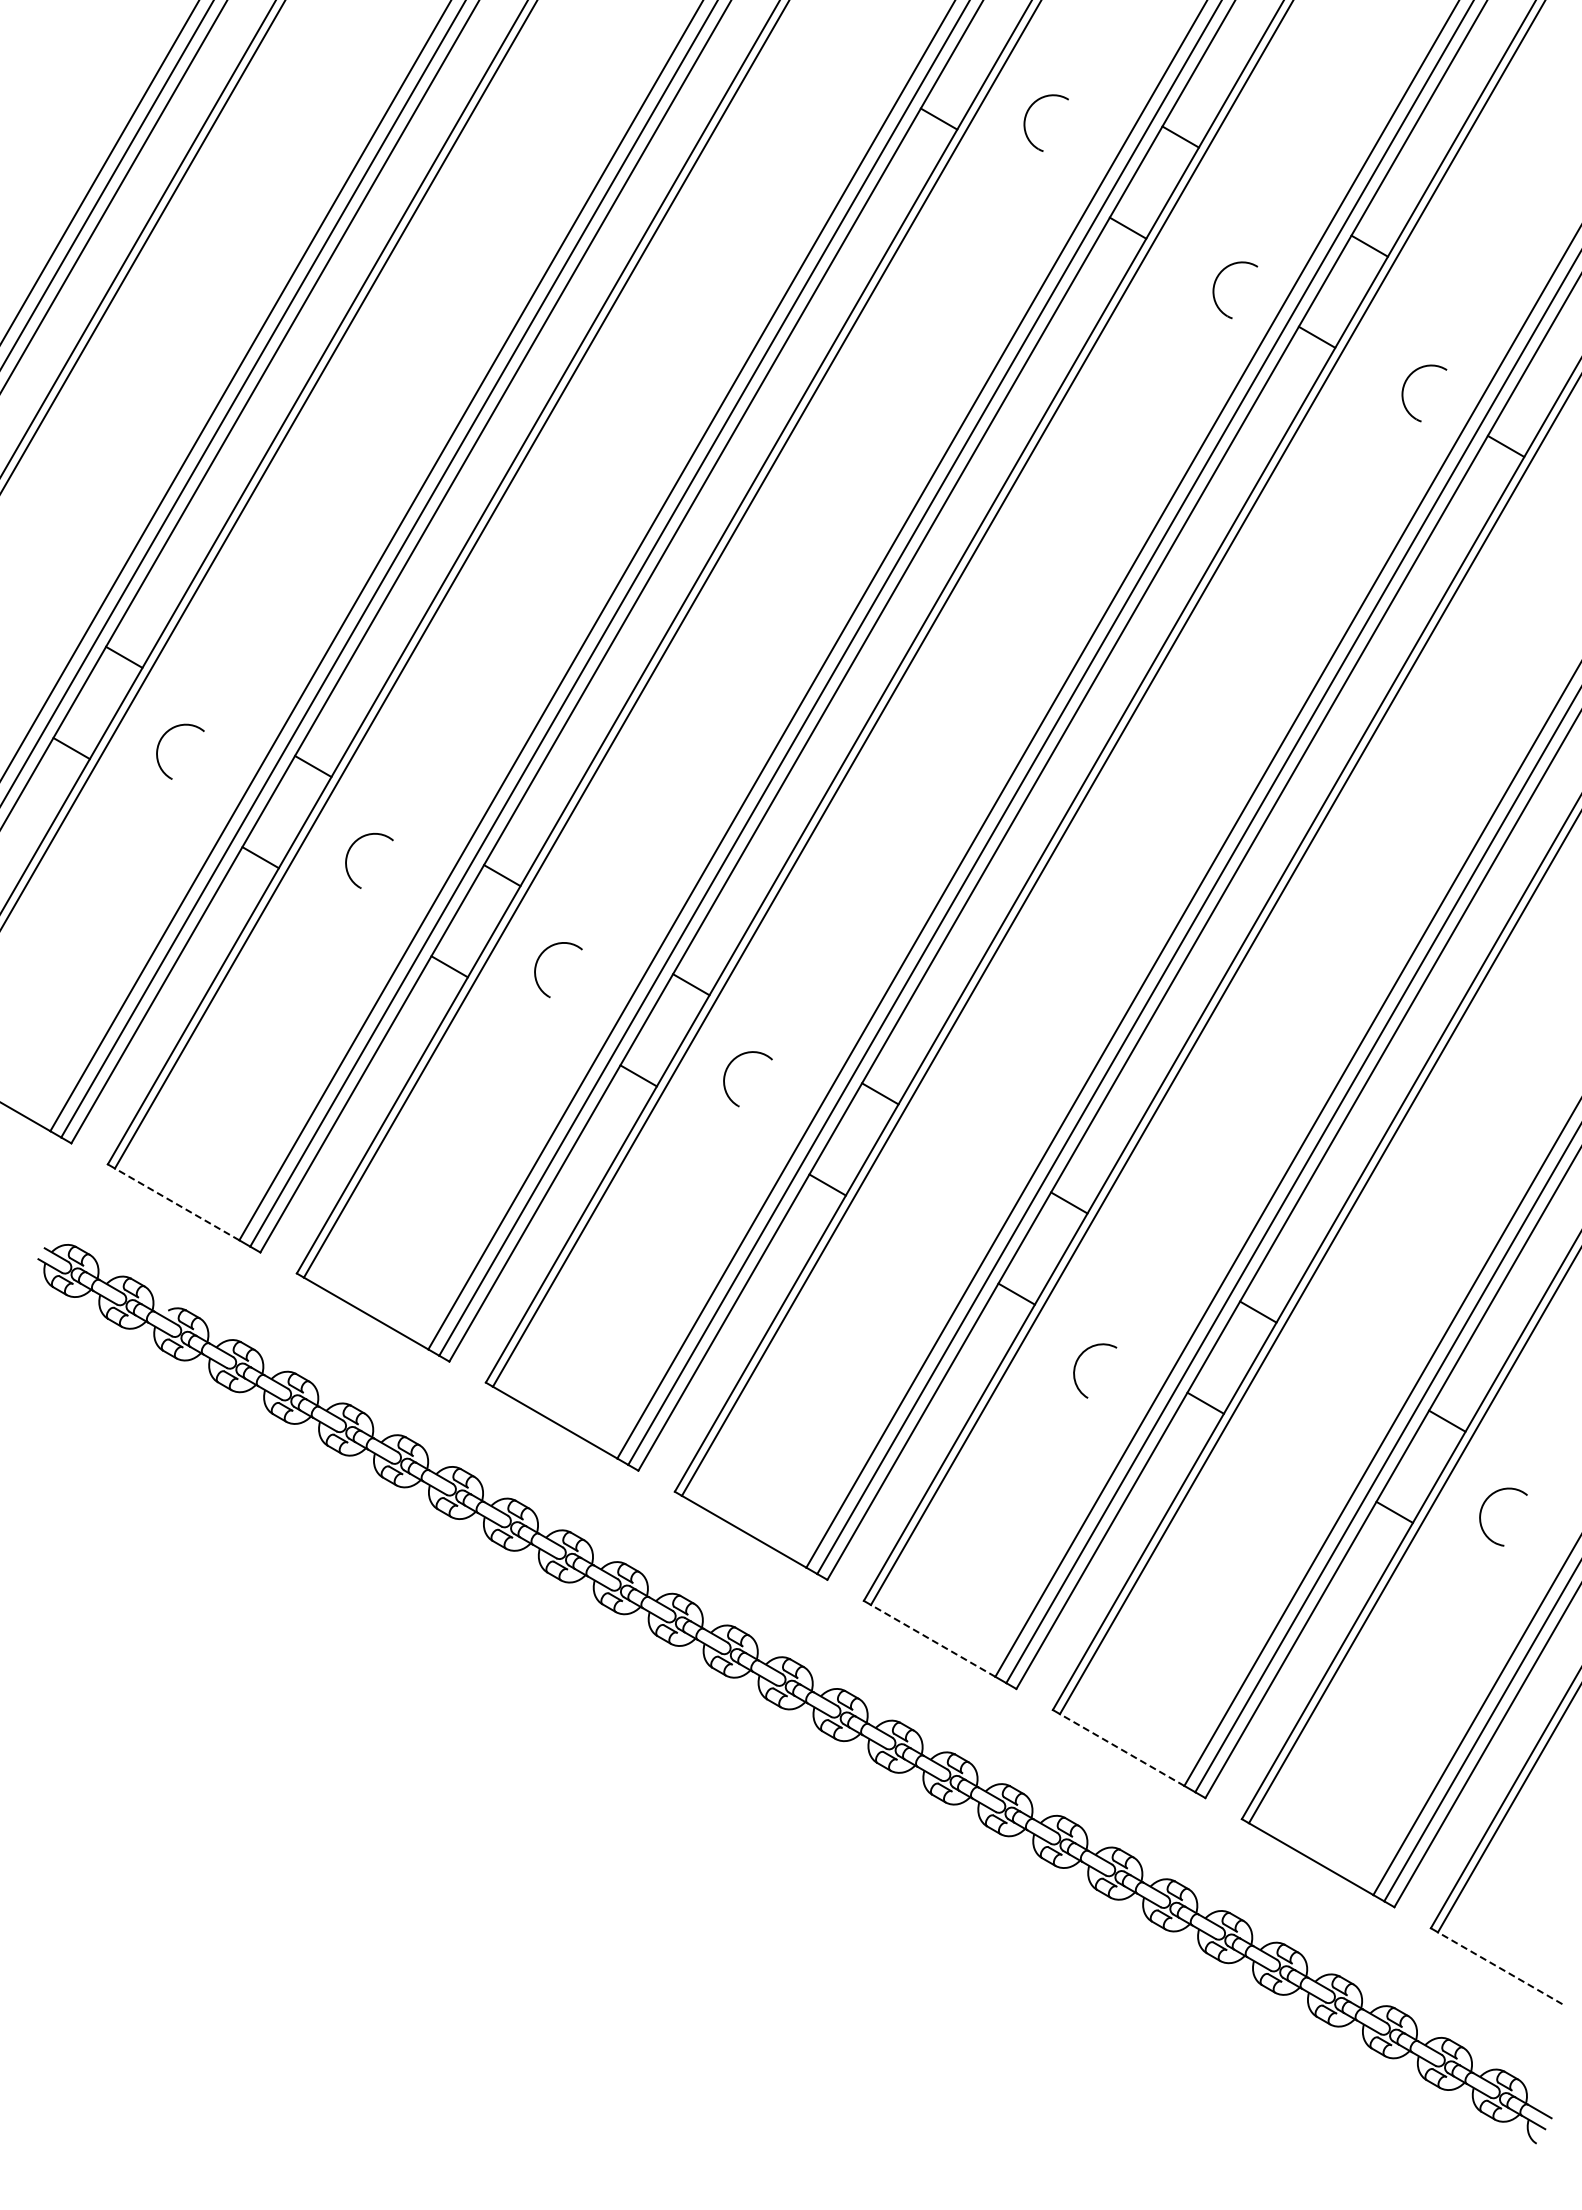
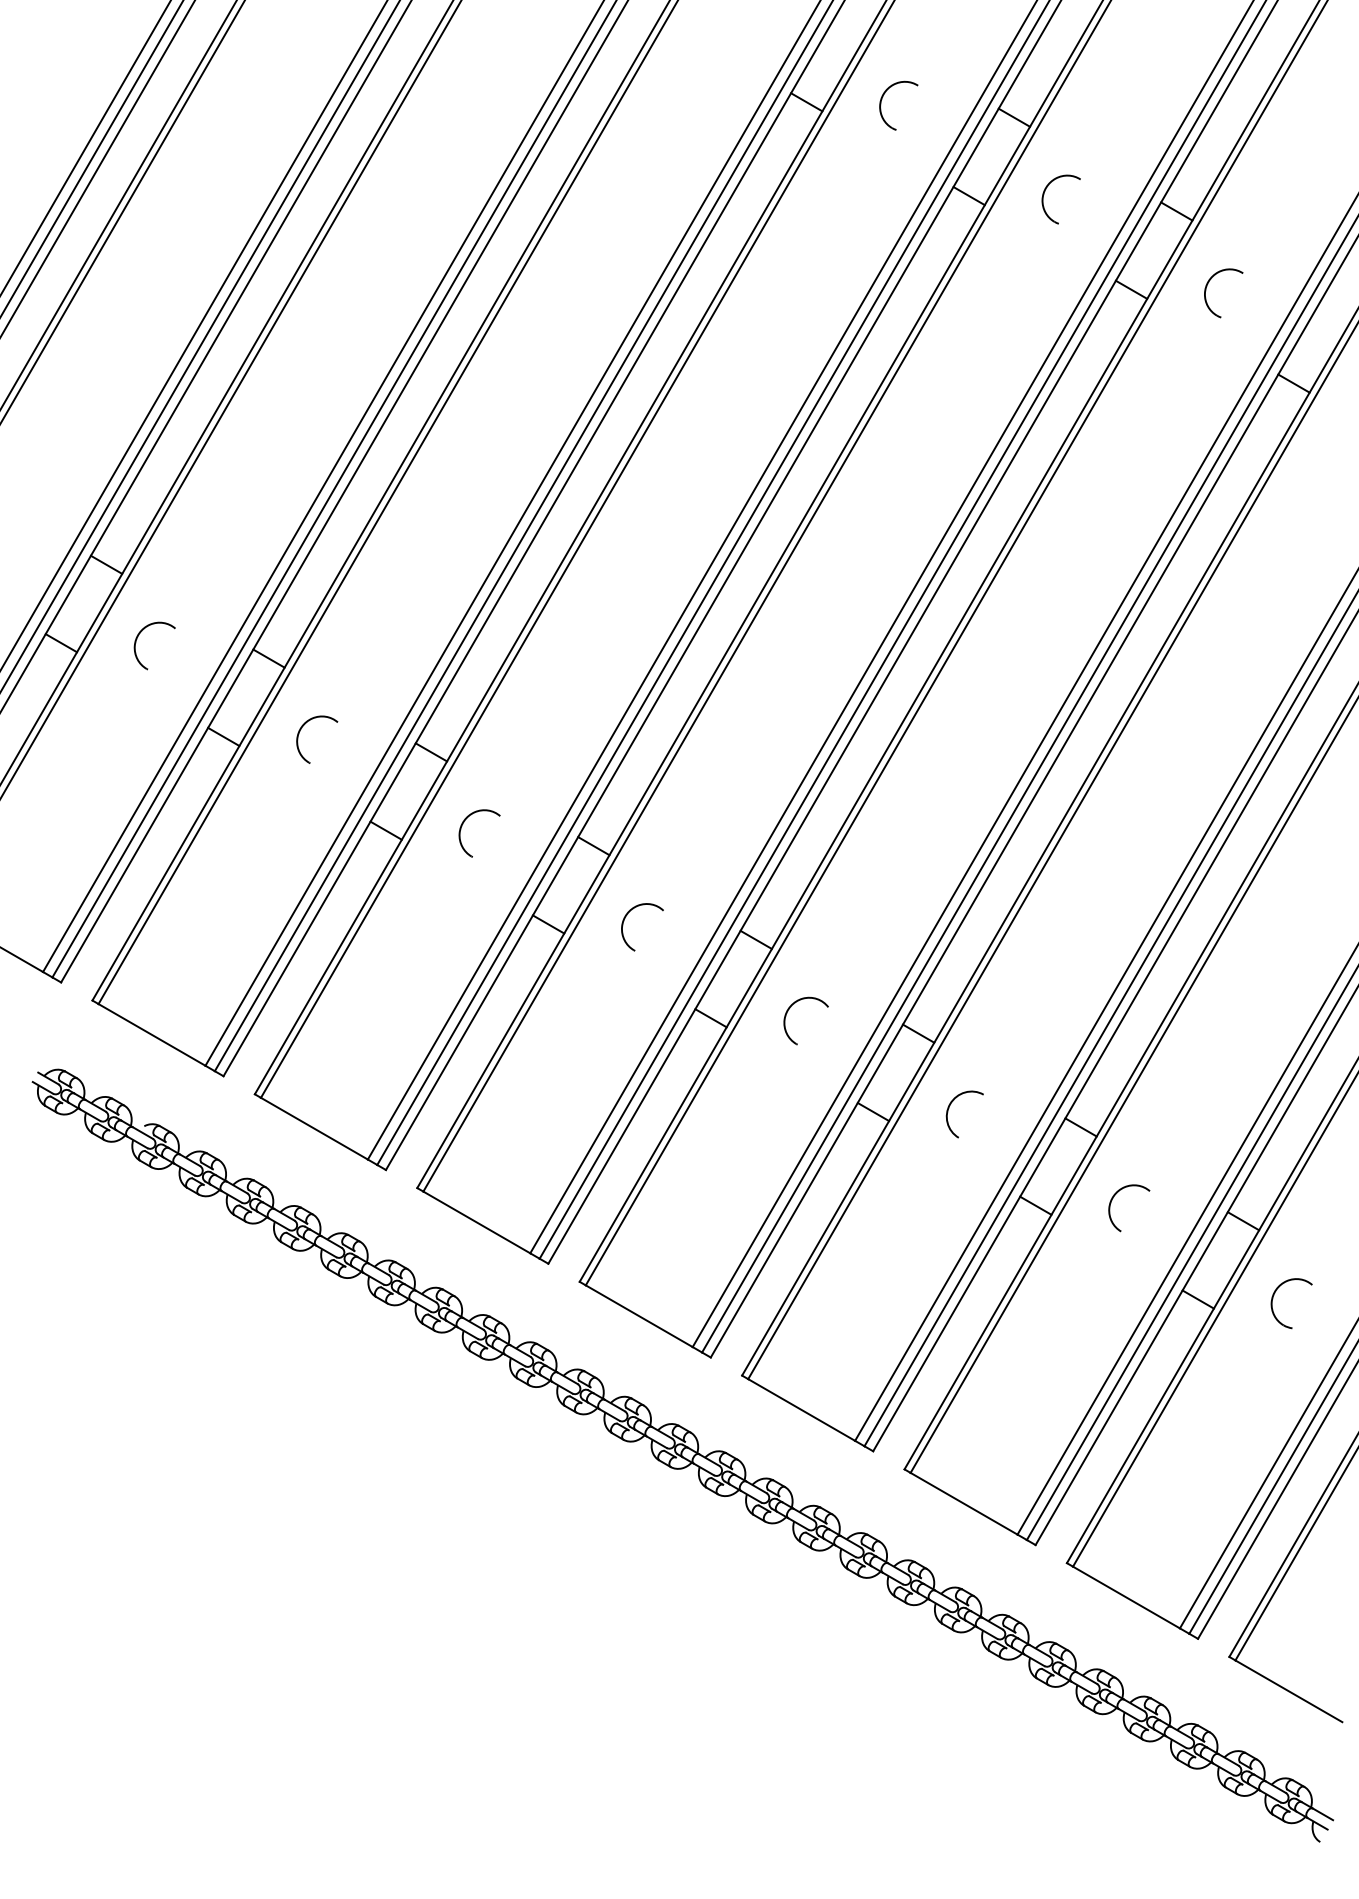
part: (1215, 284) -> (1044, 194), moved
part: (1404, 388) -> (1206, 289), moved
part: (917, 1177) -> (788, 1011), added
line: (177, 1204) -> (152, 1035), dashed -> solid
curve: (1076, 1365) -> (948, 1109), moved
curve: (1297, 1392) -> (1114, 1196), added
line: (933, 1640) -> (801, 1409), dashed -> solid
line: (1122, 1750) -> (964, 1504), dashed -> solid
line: (1500, 1968) -> (1289, 1691), dashed -> solid

